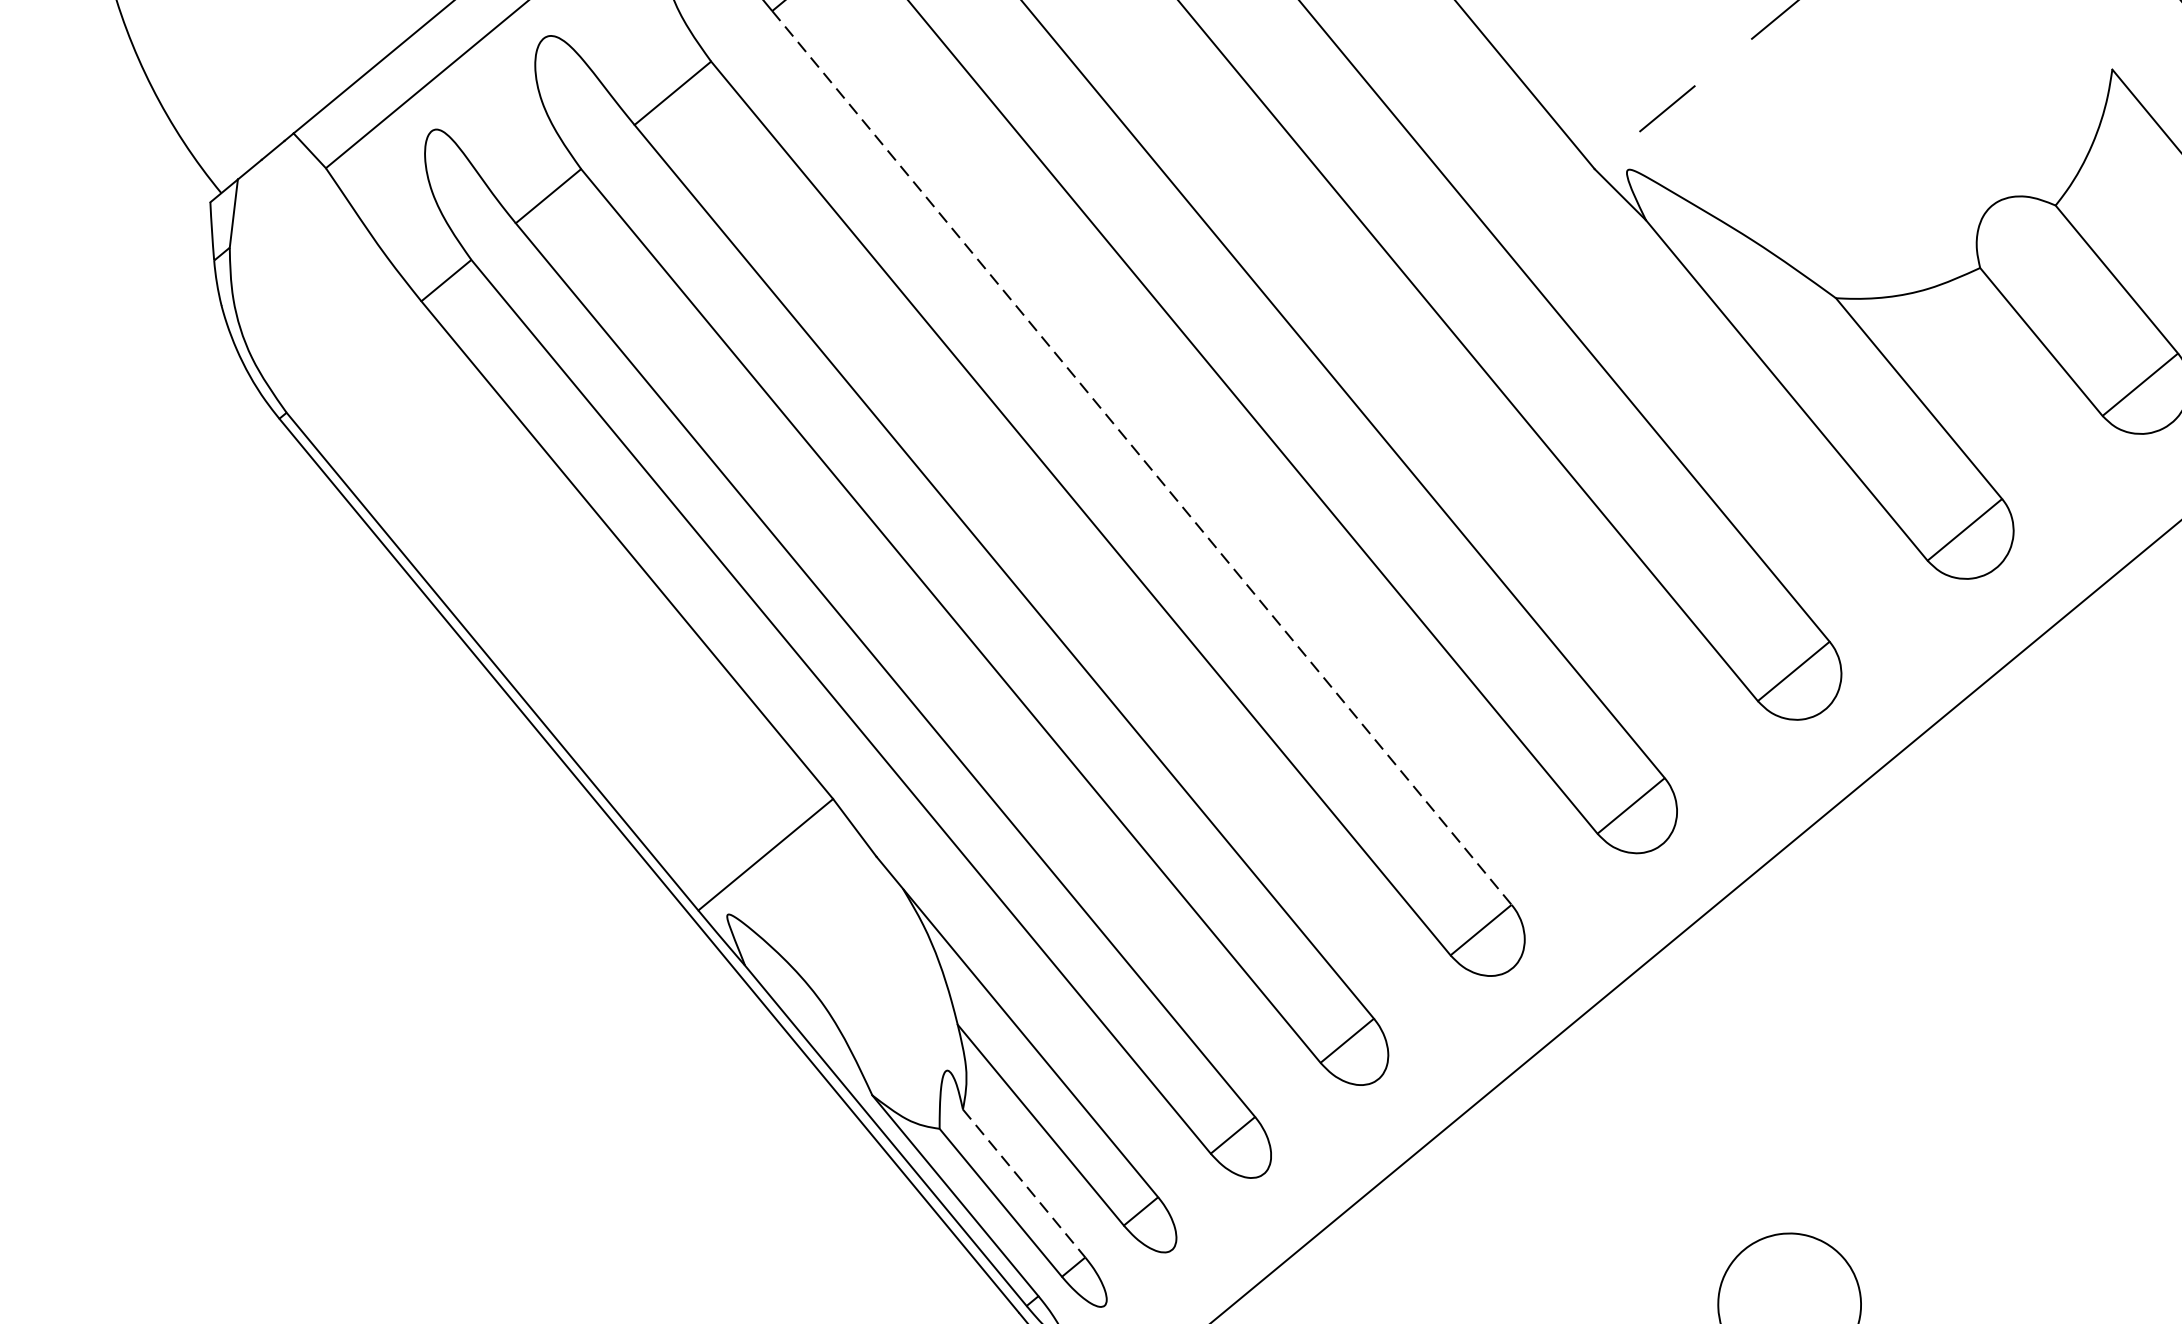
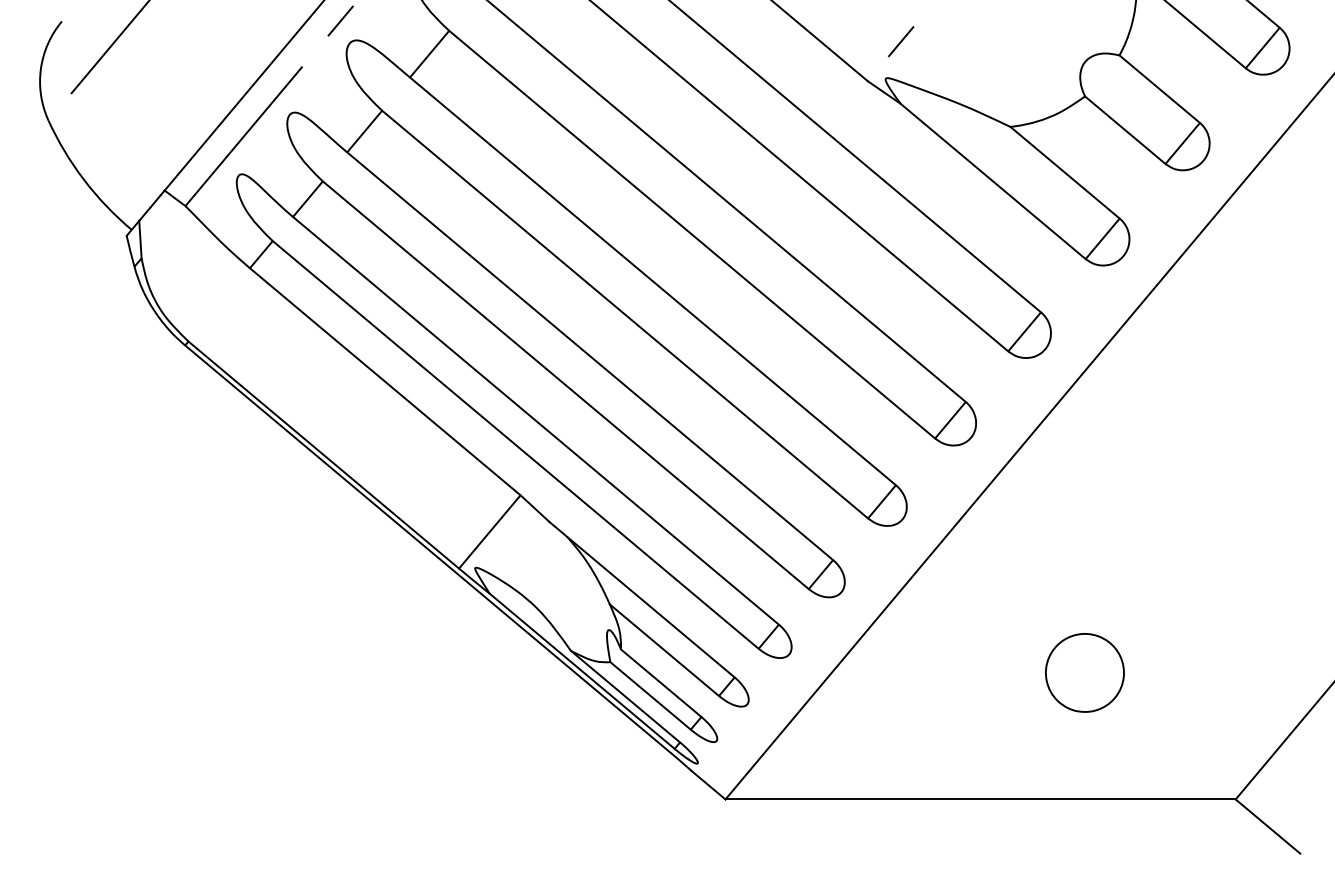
line: (1142, 458) -> (653, 281), dashed -> solid
line: (1024, 1184) -> (661, 683), dashed -> solid

